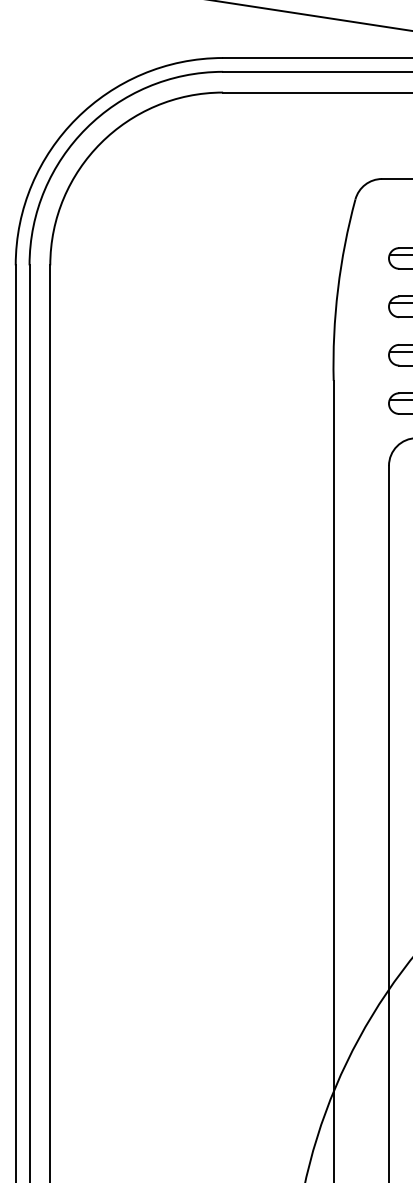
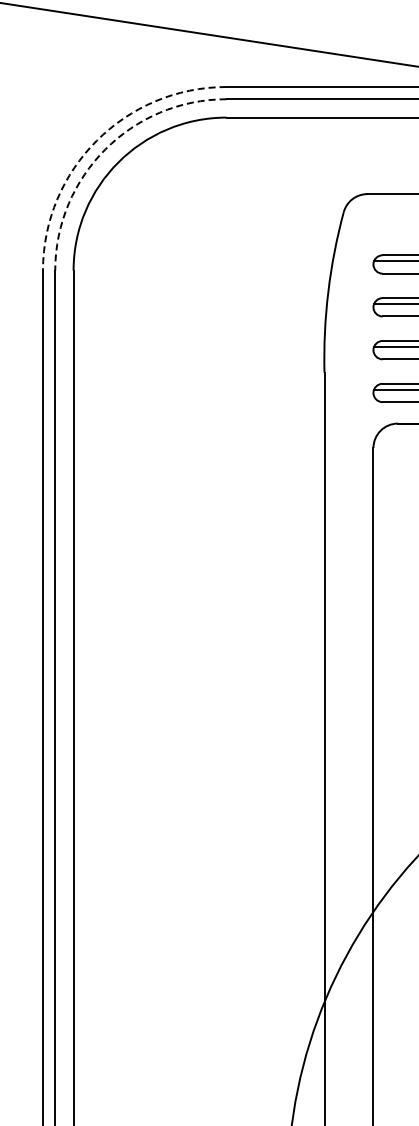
arc: (76, 118) -> (96, 140), solid -> dashed
arc: (86, 128) -> (105, 149), solid -> dashed

